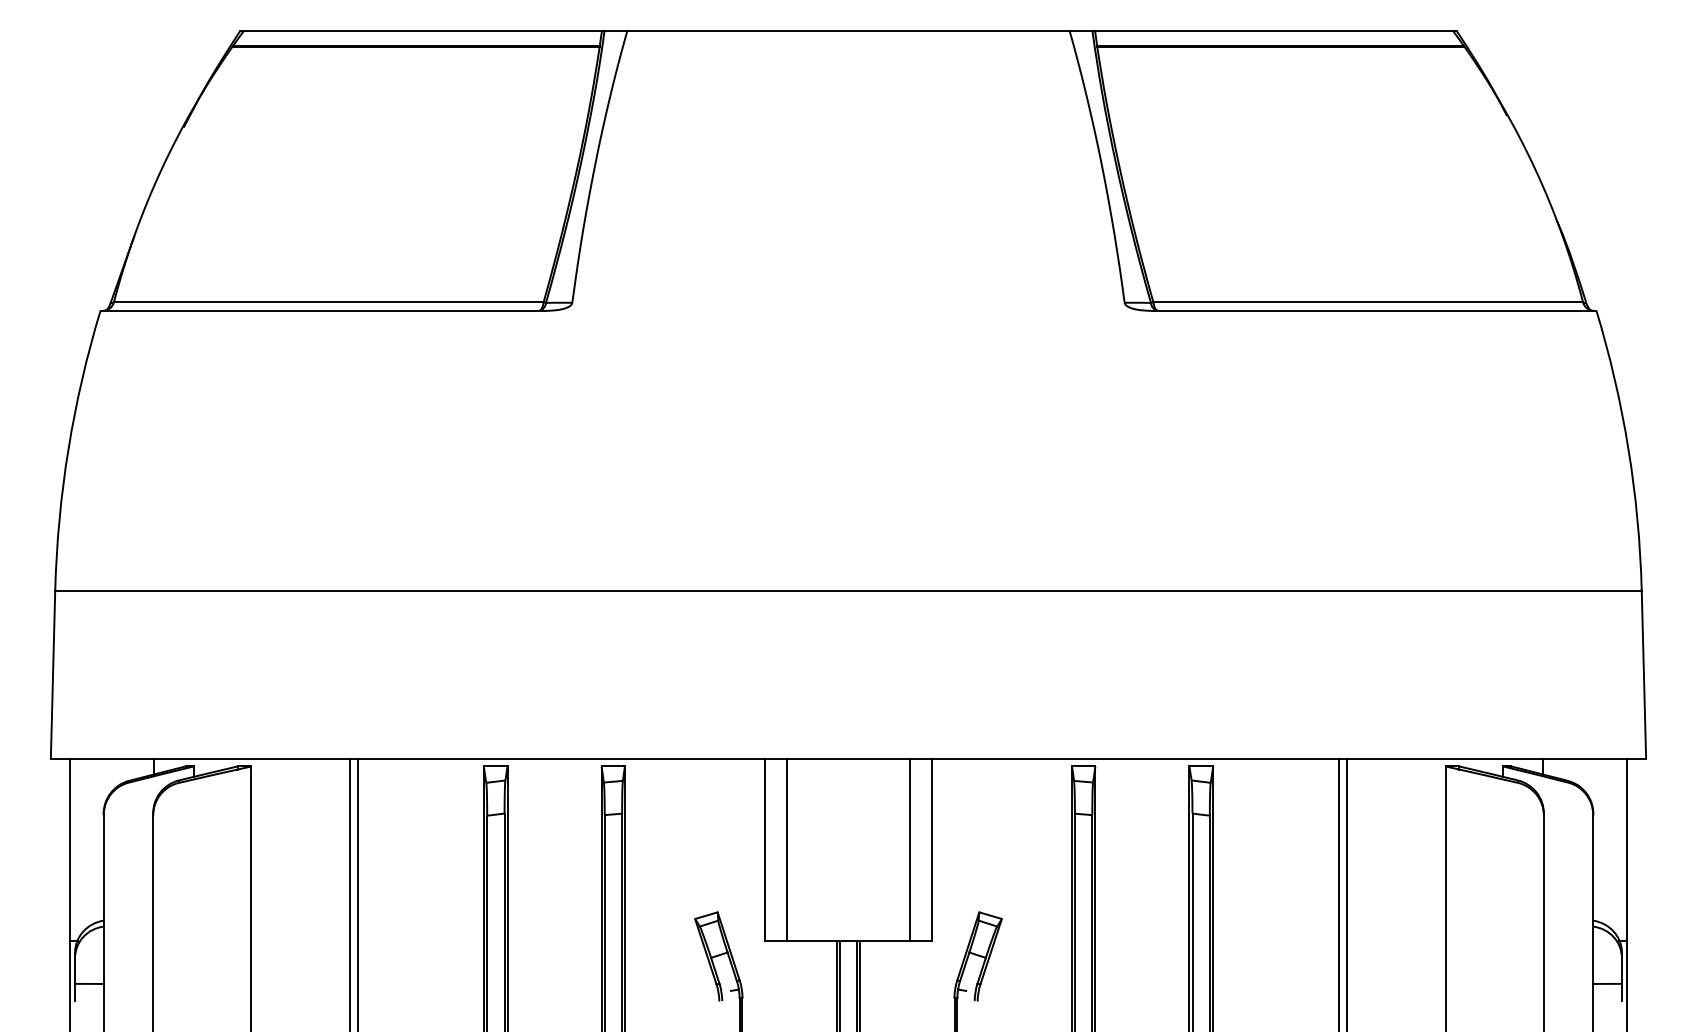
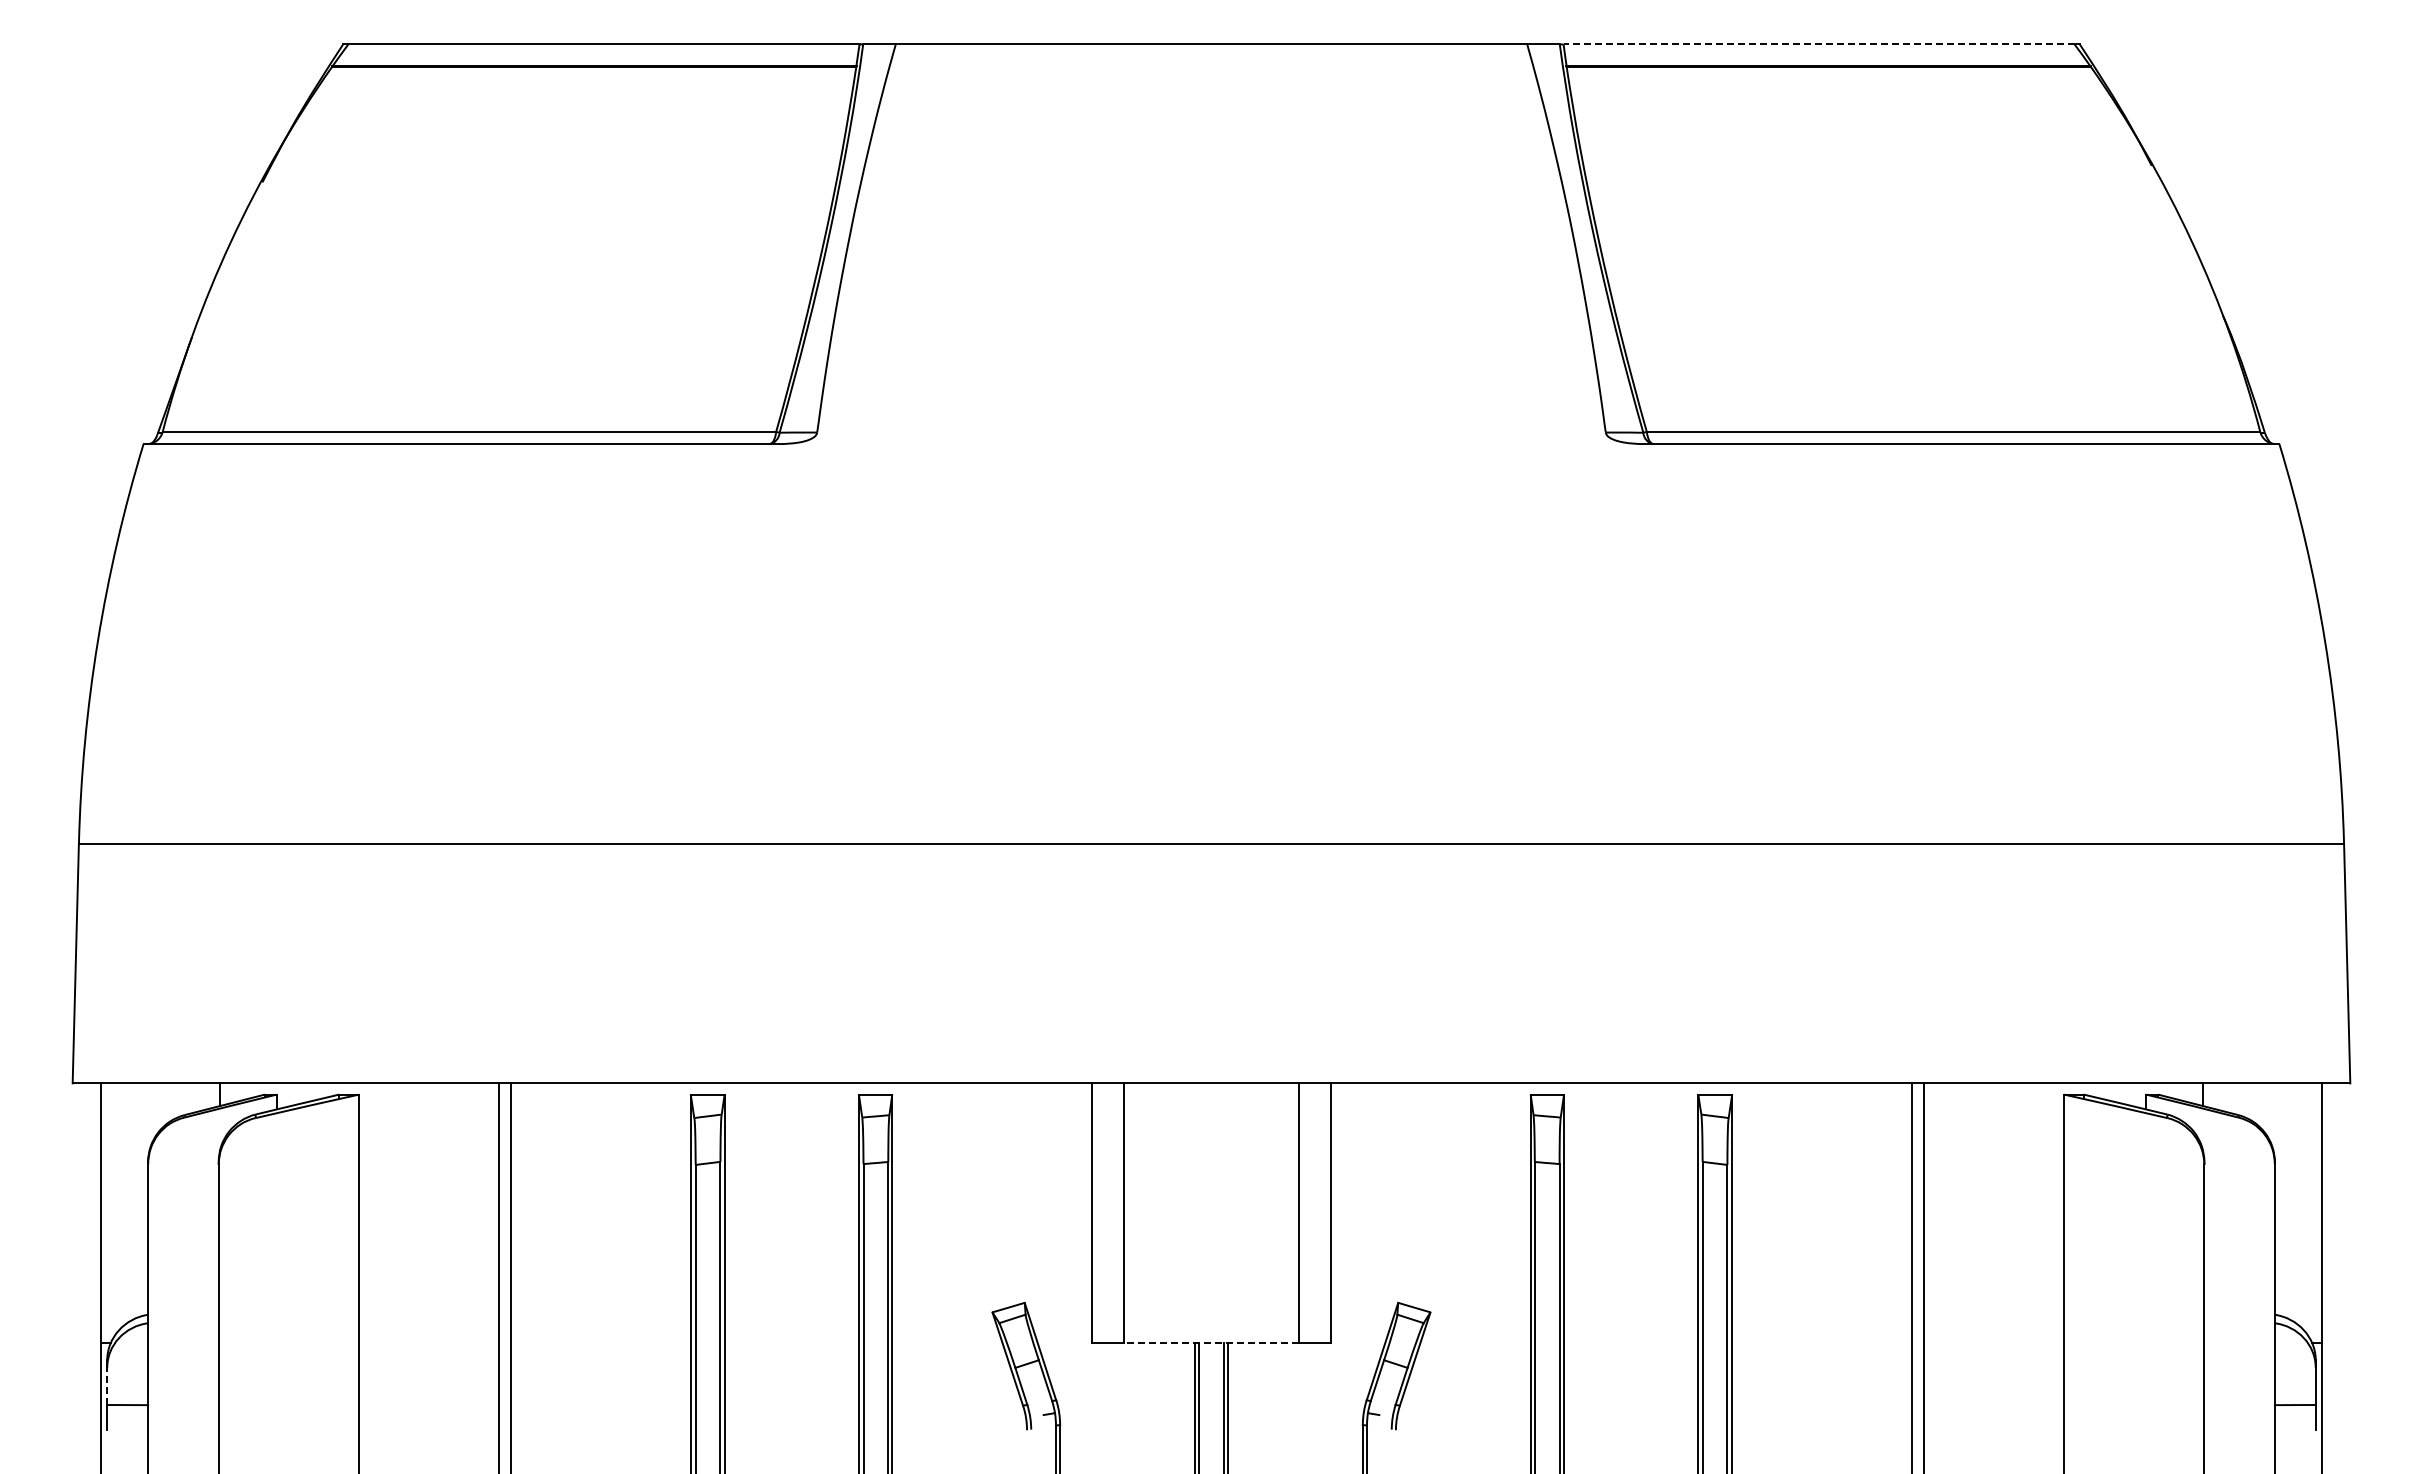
line: (1273, 30) -> (1818, 44), solid -> dashed
line: (848, 940) -> (1211, 1343), solid -> dashed
line: (75, 970) -> (107, 1386), solid -> dashed

